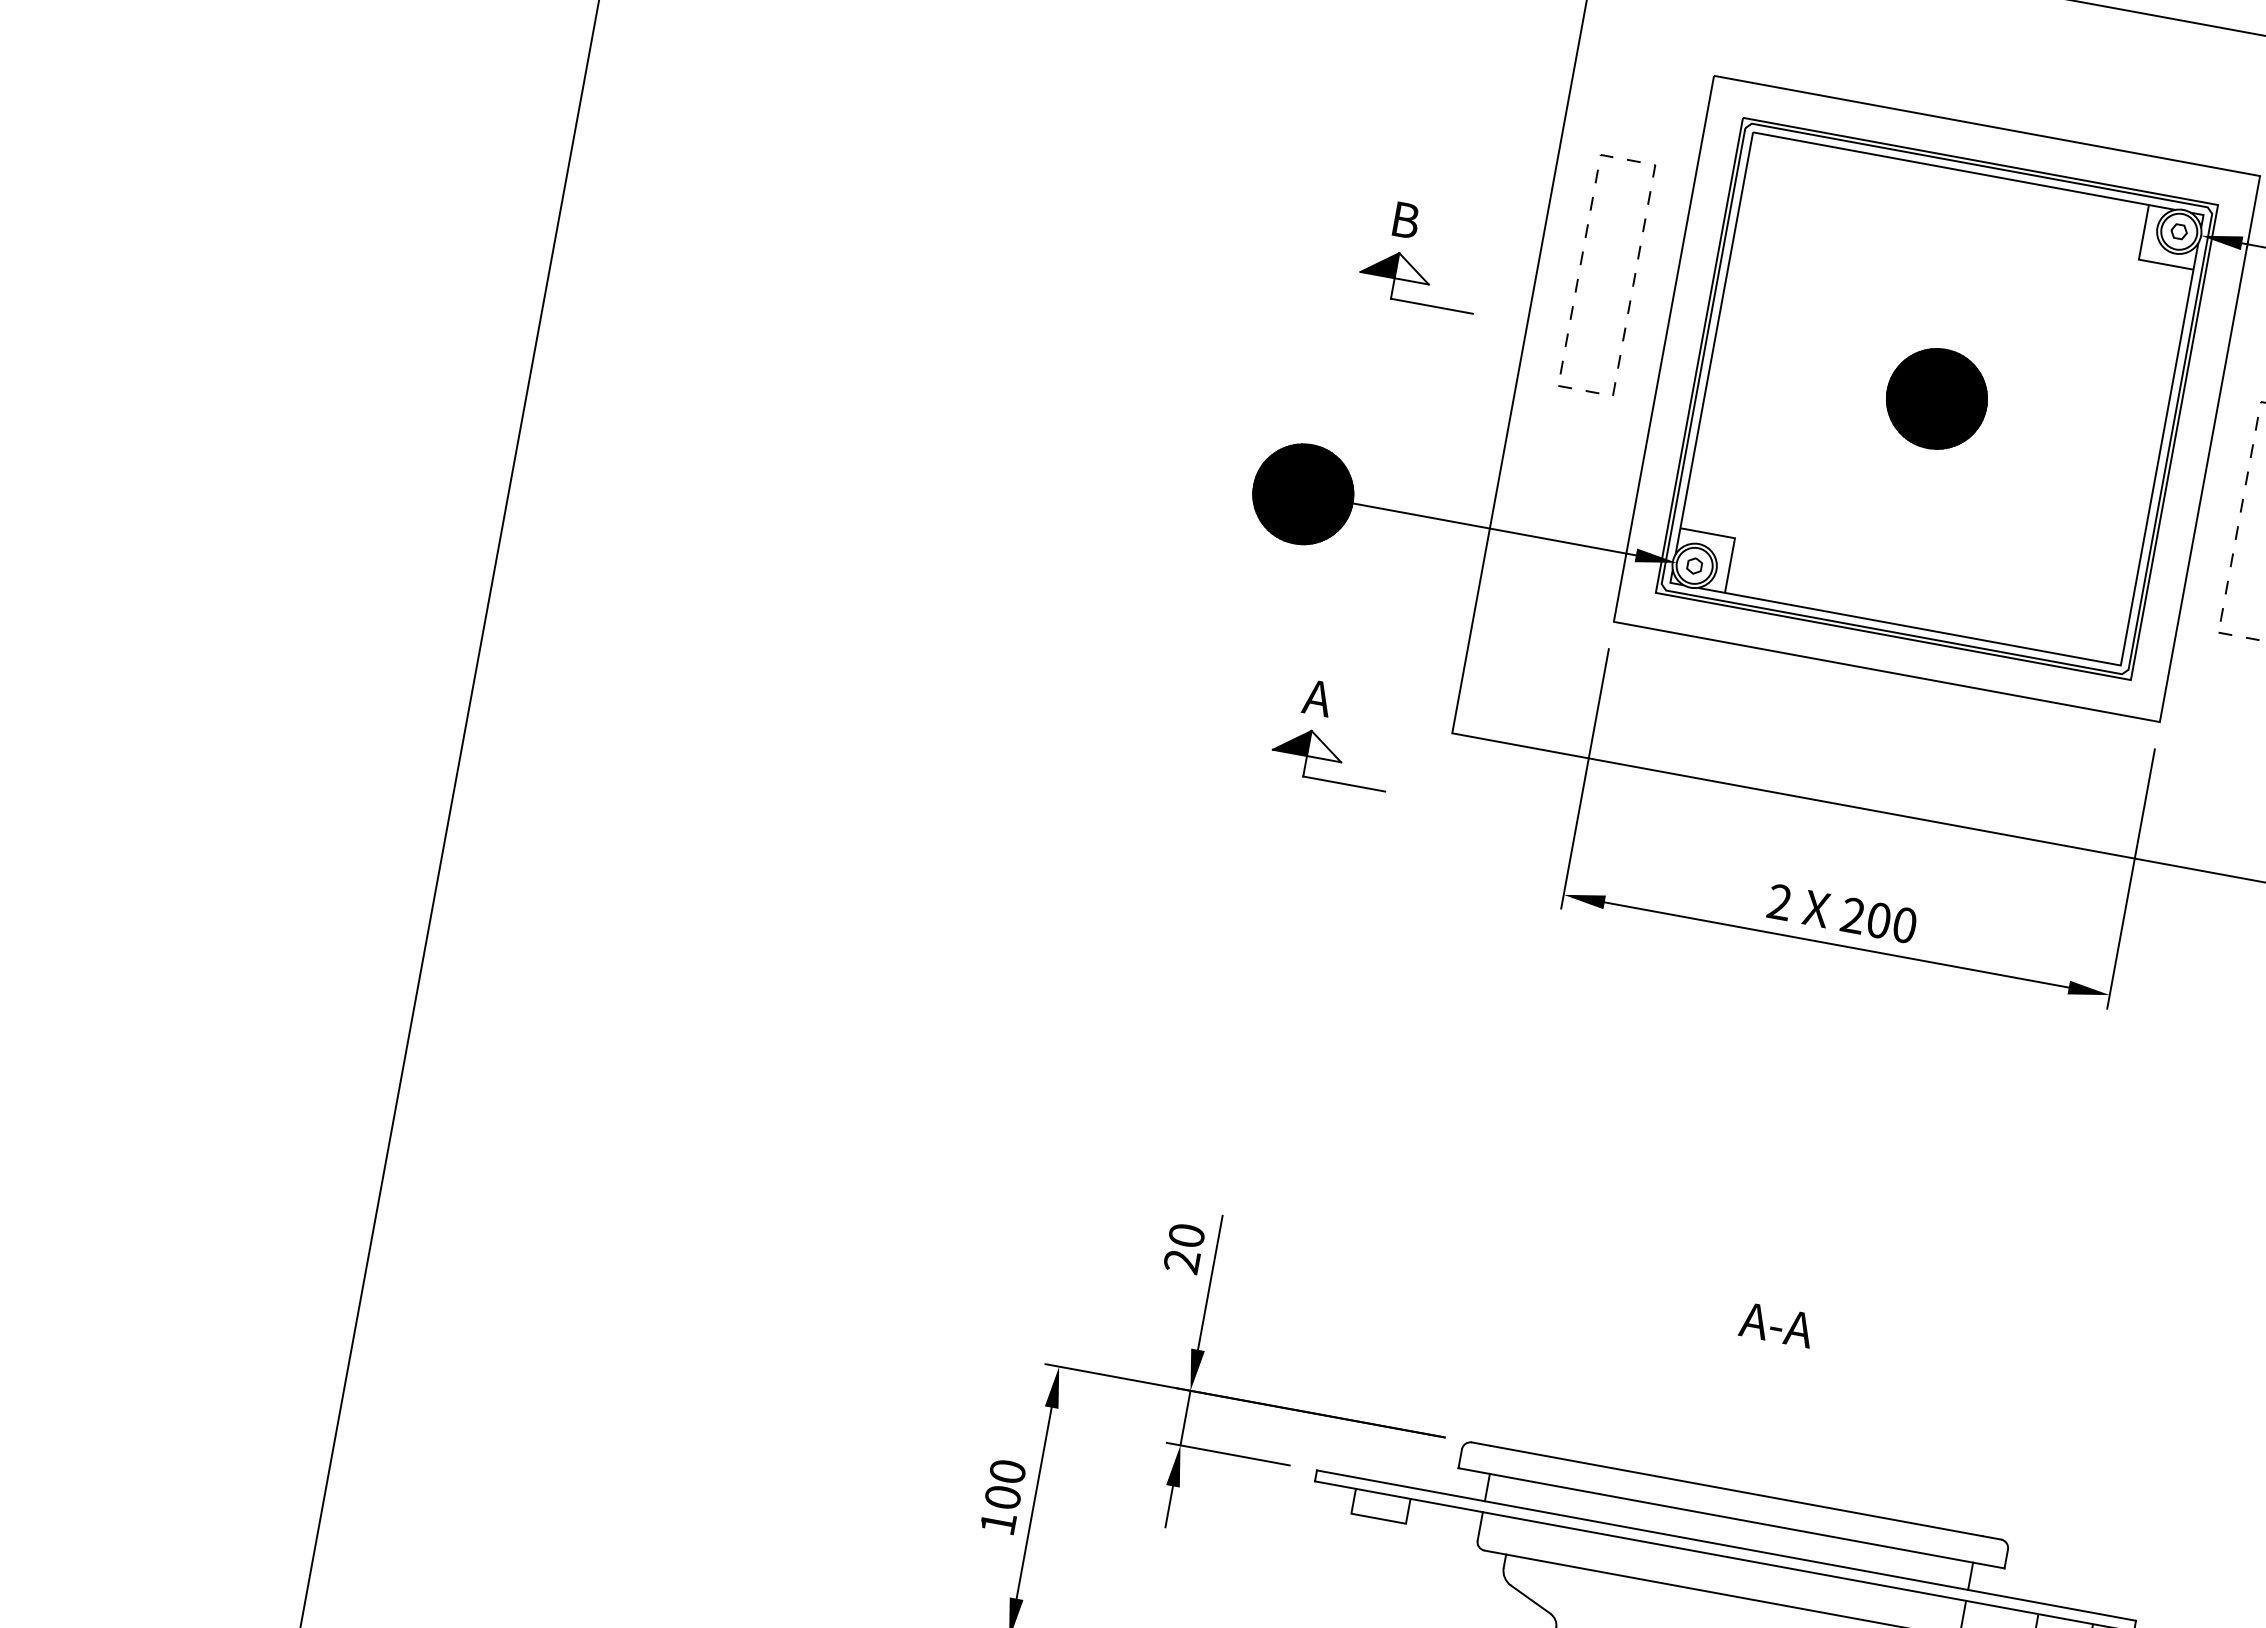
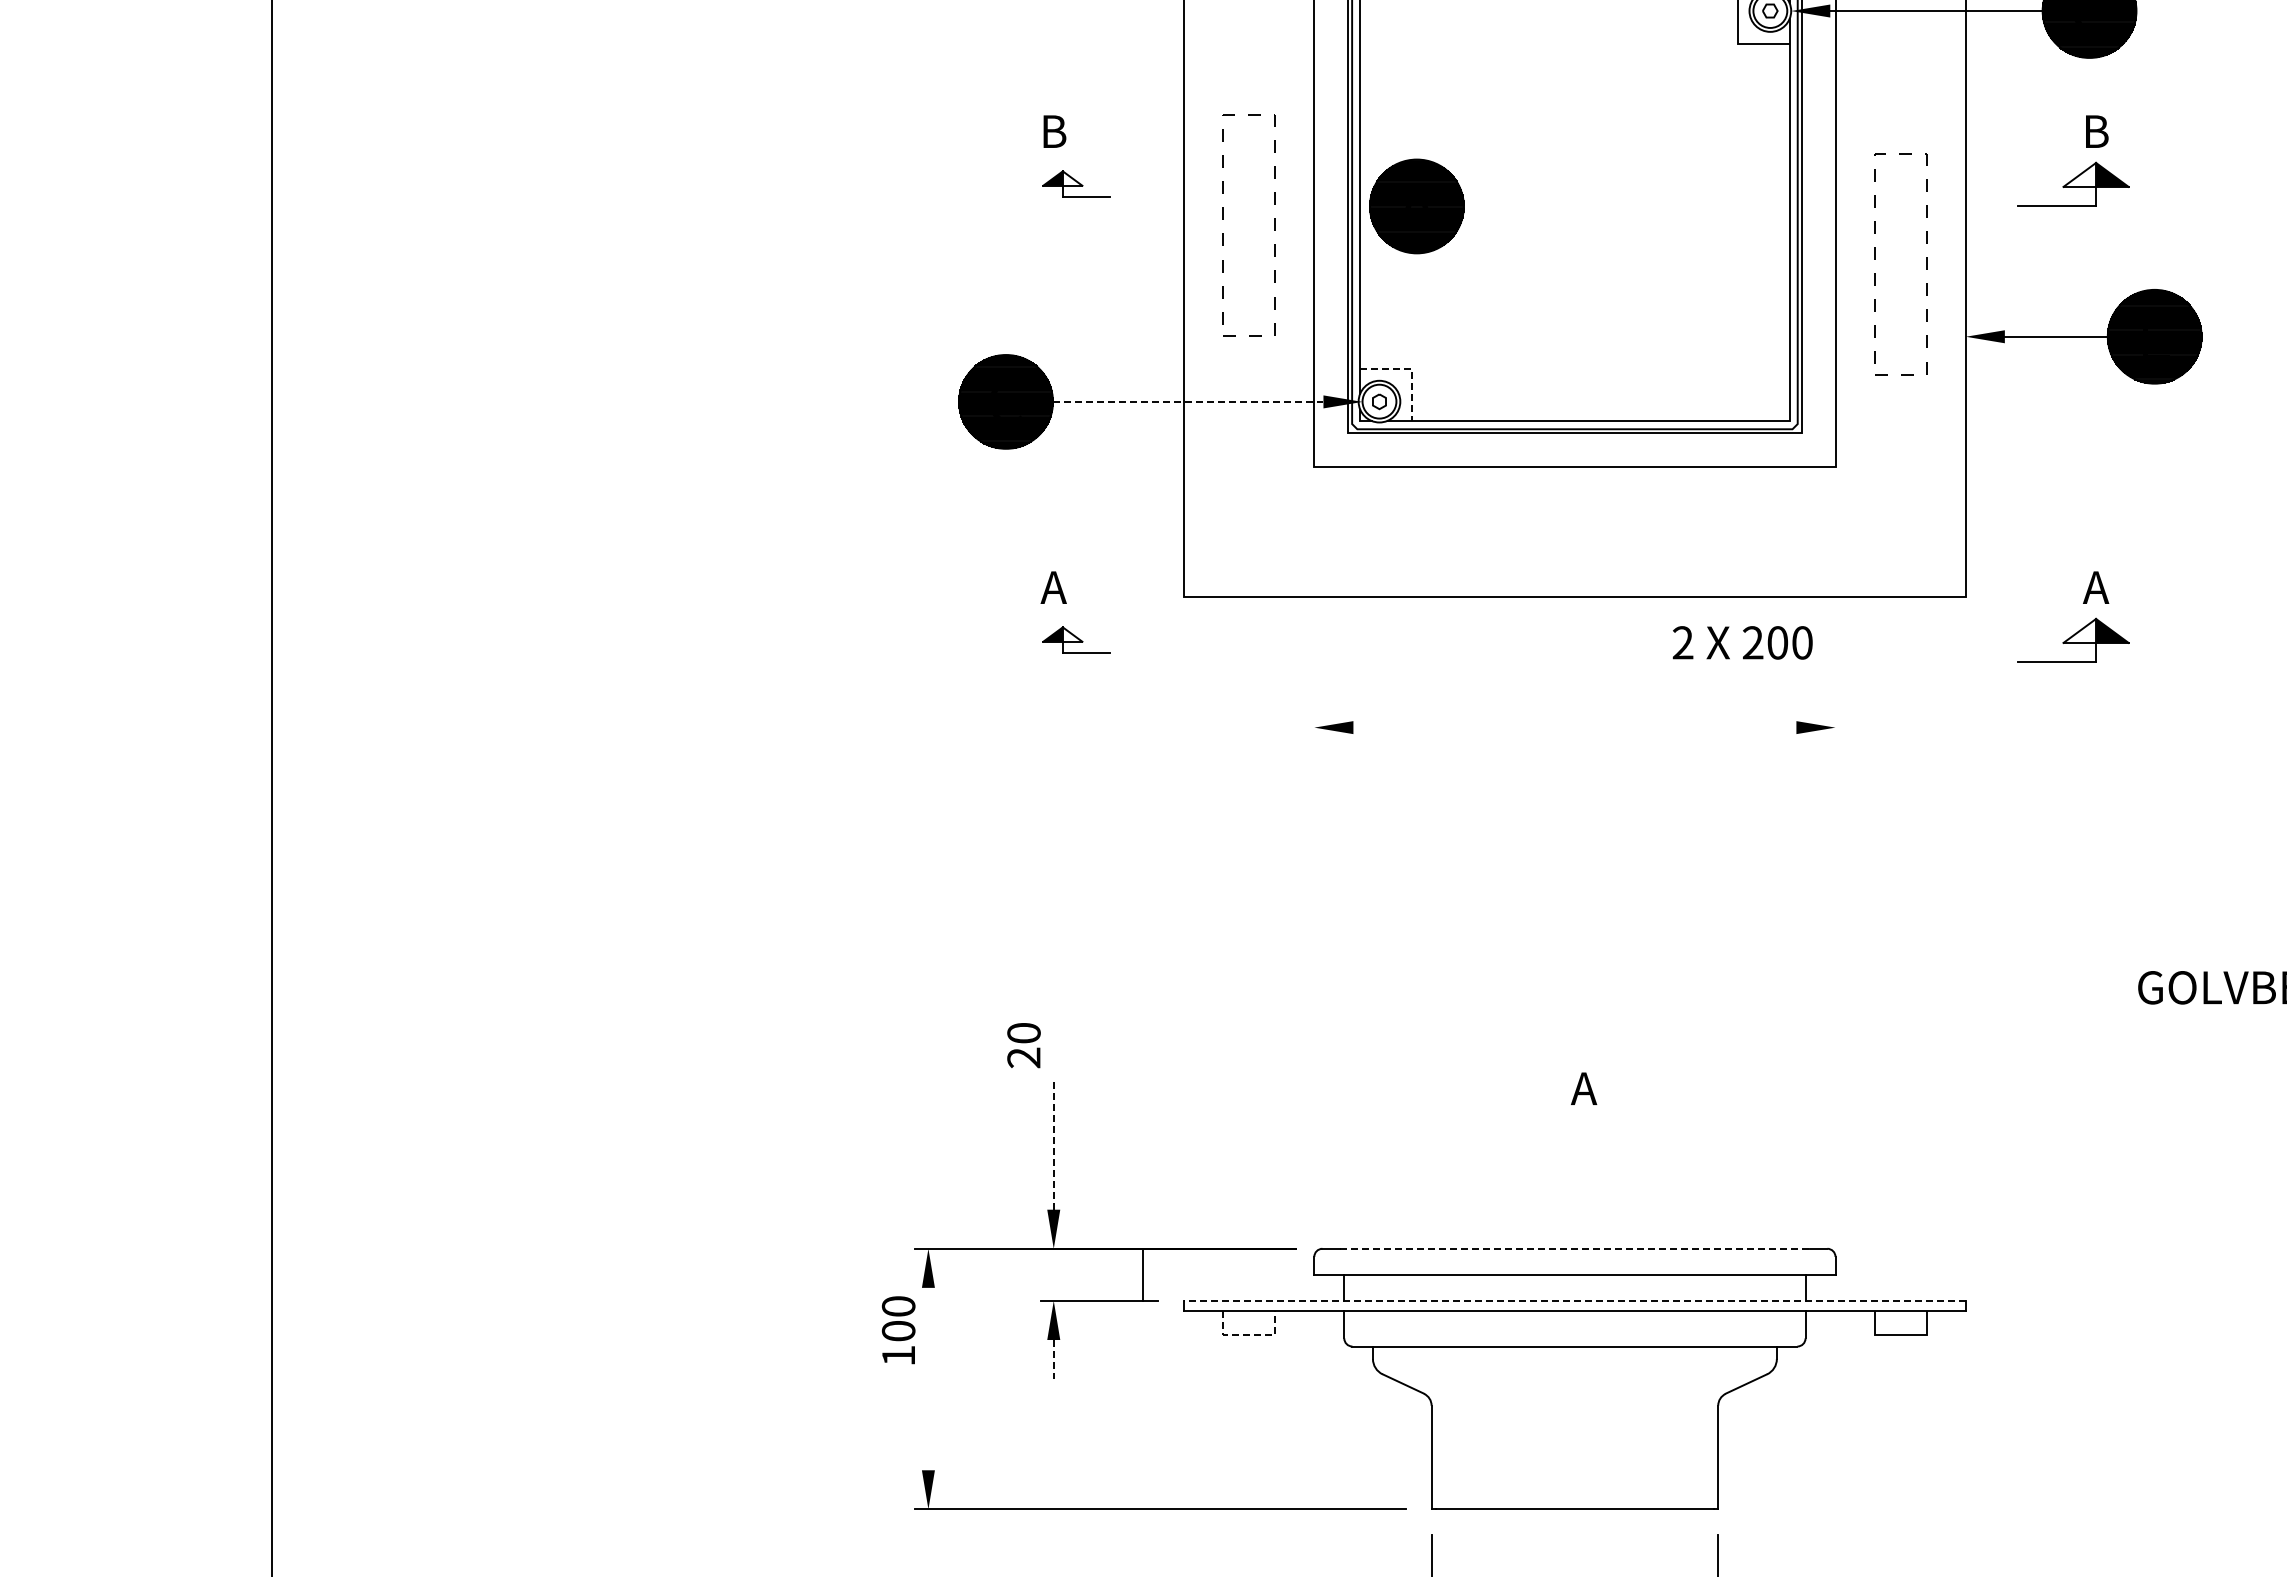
part: (1581, 264) -> (1223, 219), moved
part: (1419, 279) -> (1076, 183), size x0.6
part: (1936, 398) -> (1416, 206), moved
line: (1494, 528) -> (1188, 401), solid -> dashed
line: (1735, 538) -> (1412, 369), solid -> dashed
part: (1331, 756) -> (1076, 639), size x0.6
line: (1585, 778) -> (1314, 616), removed
line: (2131, 878) -> (1835, 616), removed
text: (1842, 913) -> (1742, 642), moved
line: (1836, 944) -> (1574, 727), removed
text: (1183, 1248) -> (1023, 1045), moved
line: (1210, 1282) -> (1053, 1145), solid -> dashed
text: (1776, 1324) -> (1583, 1088), A-A -> A
line: (1185, 1417) -> (1142, 1274), moved
line: (1736, 1490) -> (1574, 1248), solid -> dashed
text: (1002, 1496) -> (898, 1330), moved
line: (1034, 1502) -> (928, 1378), removed
line: (1168, 1506) -> (1053, 1359), solid -> dashed
line: (1378, 1519) -> (1249, 1335), solid -> dashed
line: (1726, 1545) -> (1574, 1300), solid -> dashed

